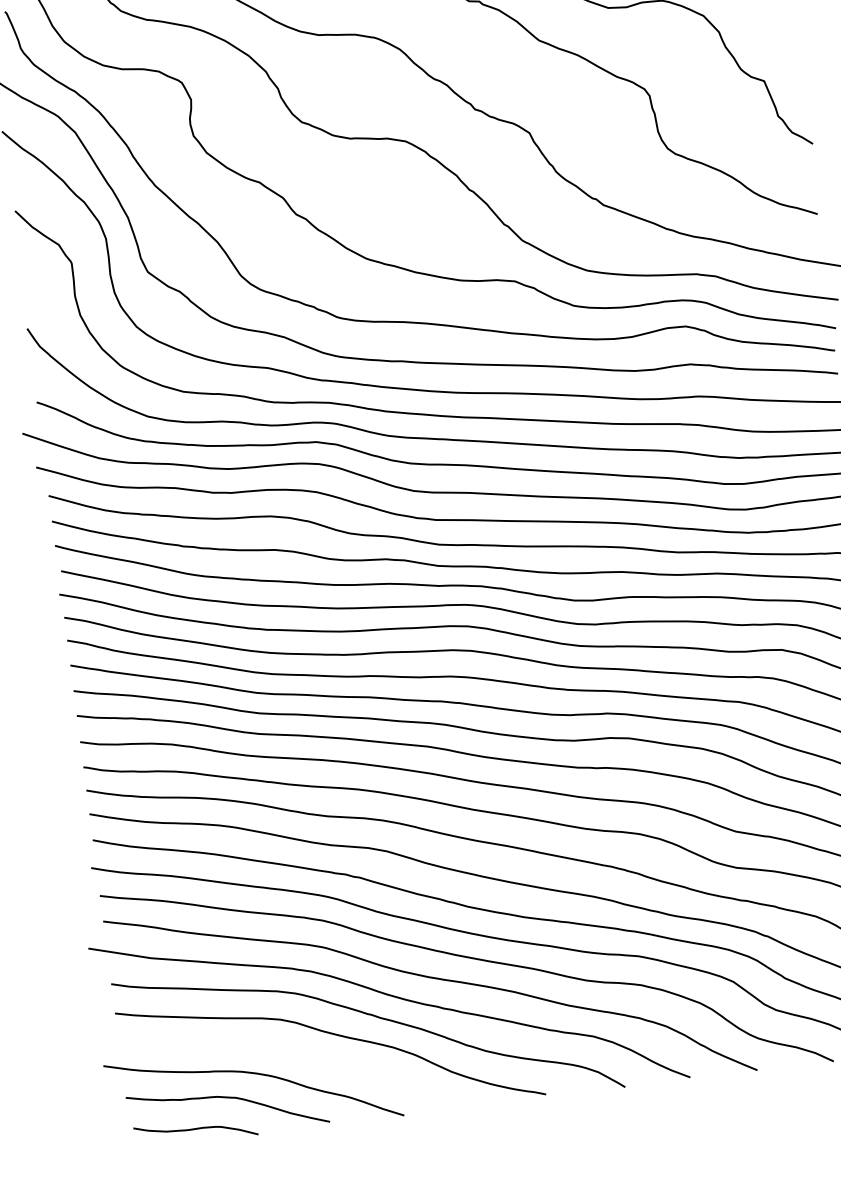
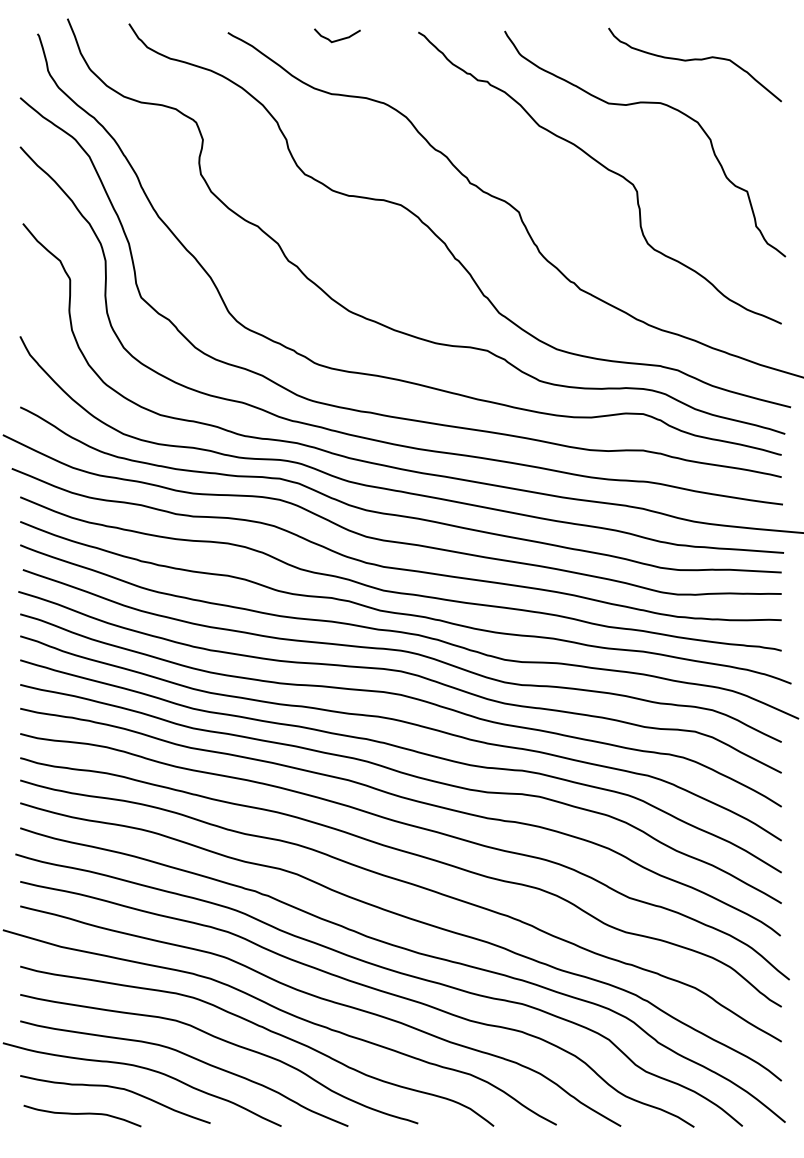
curve: (299, 1056) -> (189, 1057), added

